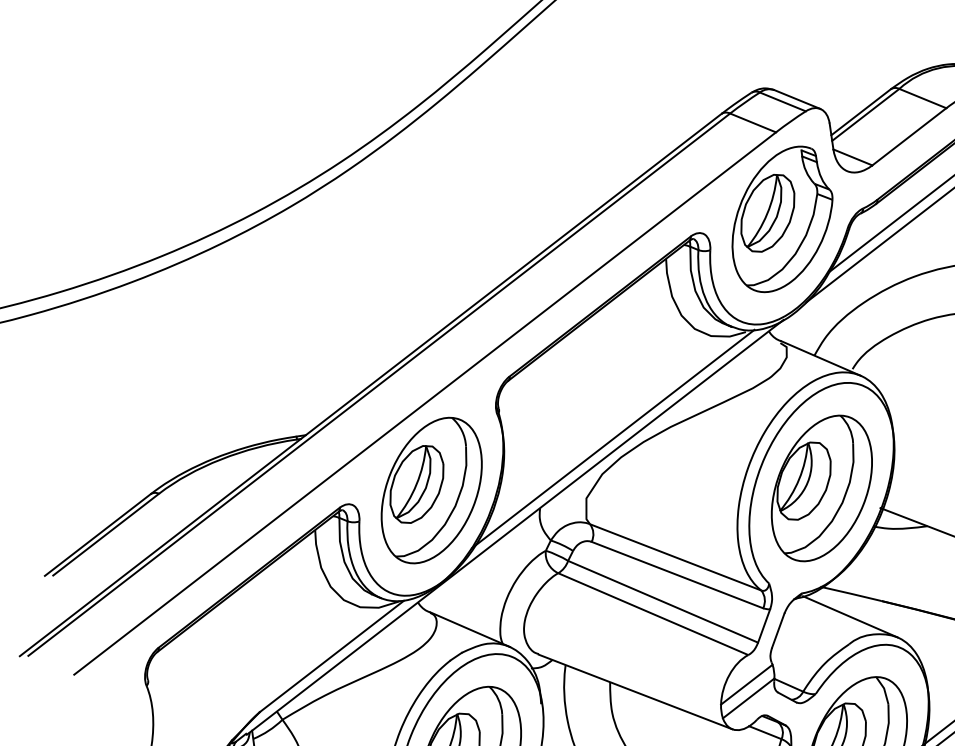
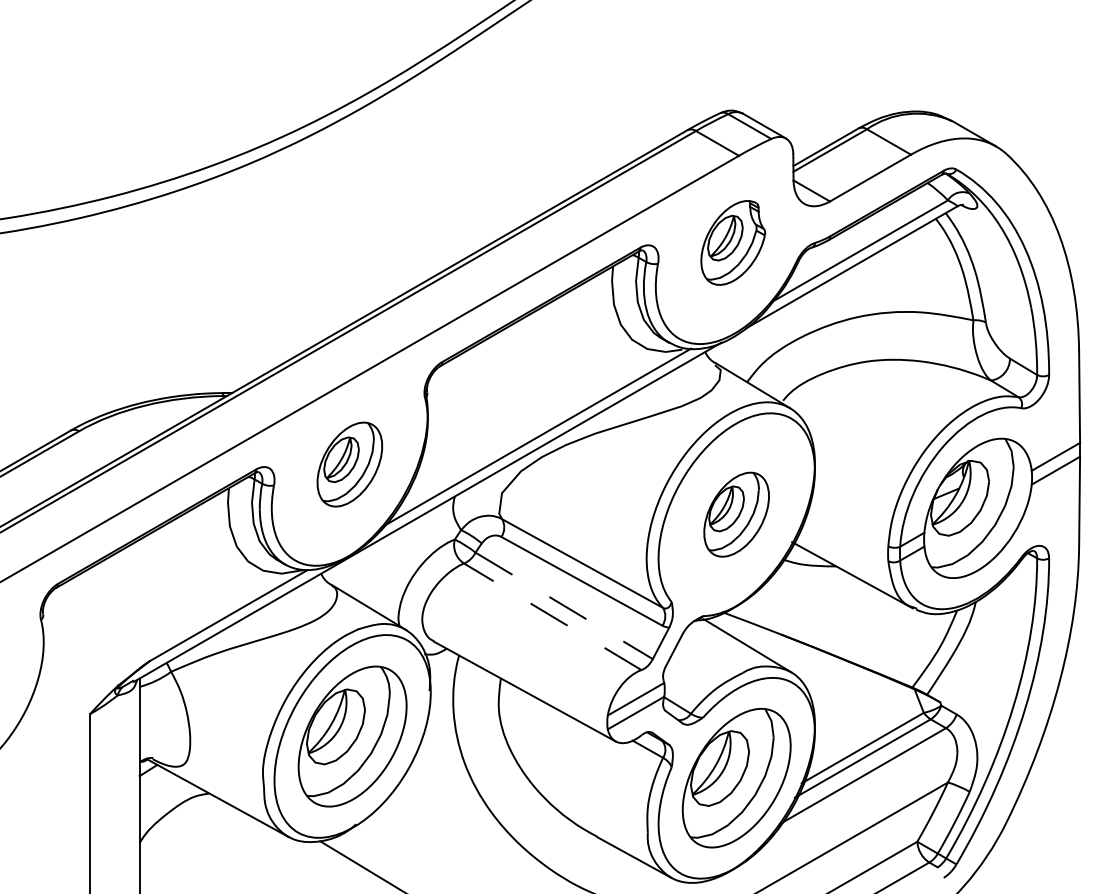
part: (782, 219) -> (733, 242), size x0.6
part: (821, 488) -> (736, 514), size x0.6
part: (431, 490) -> (349, 464), size x0.6
line: (662, 601) -> (563, 605), solid -> dashed
line: (652, 613) -> (552, 616), solid -> dashed

